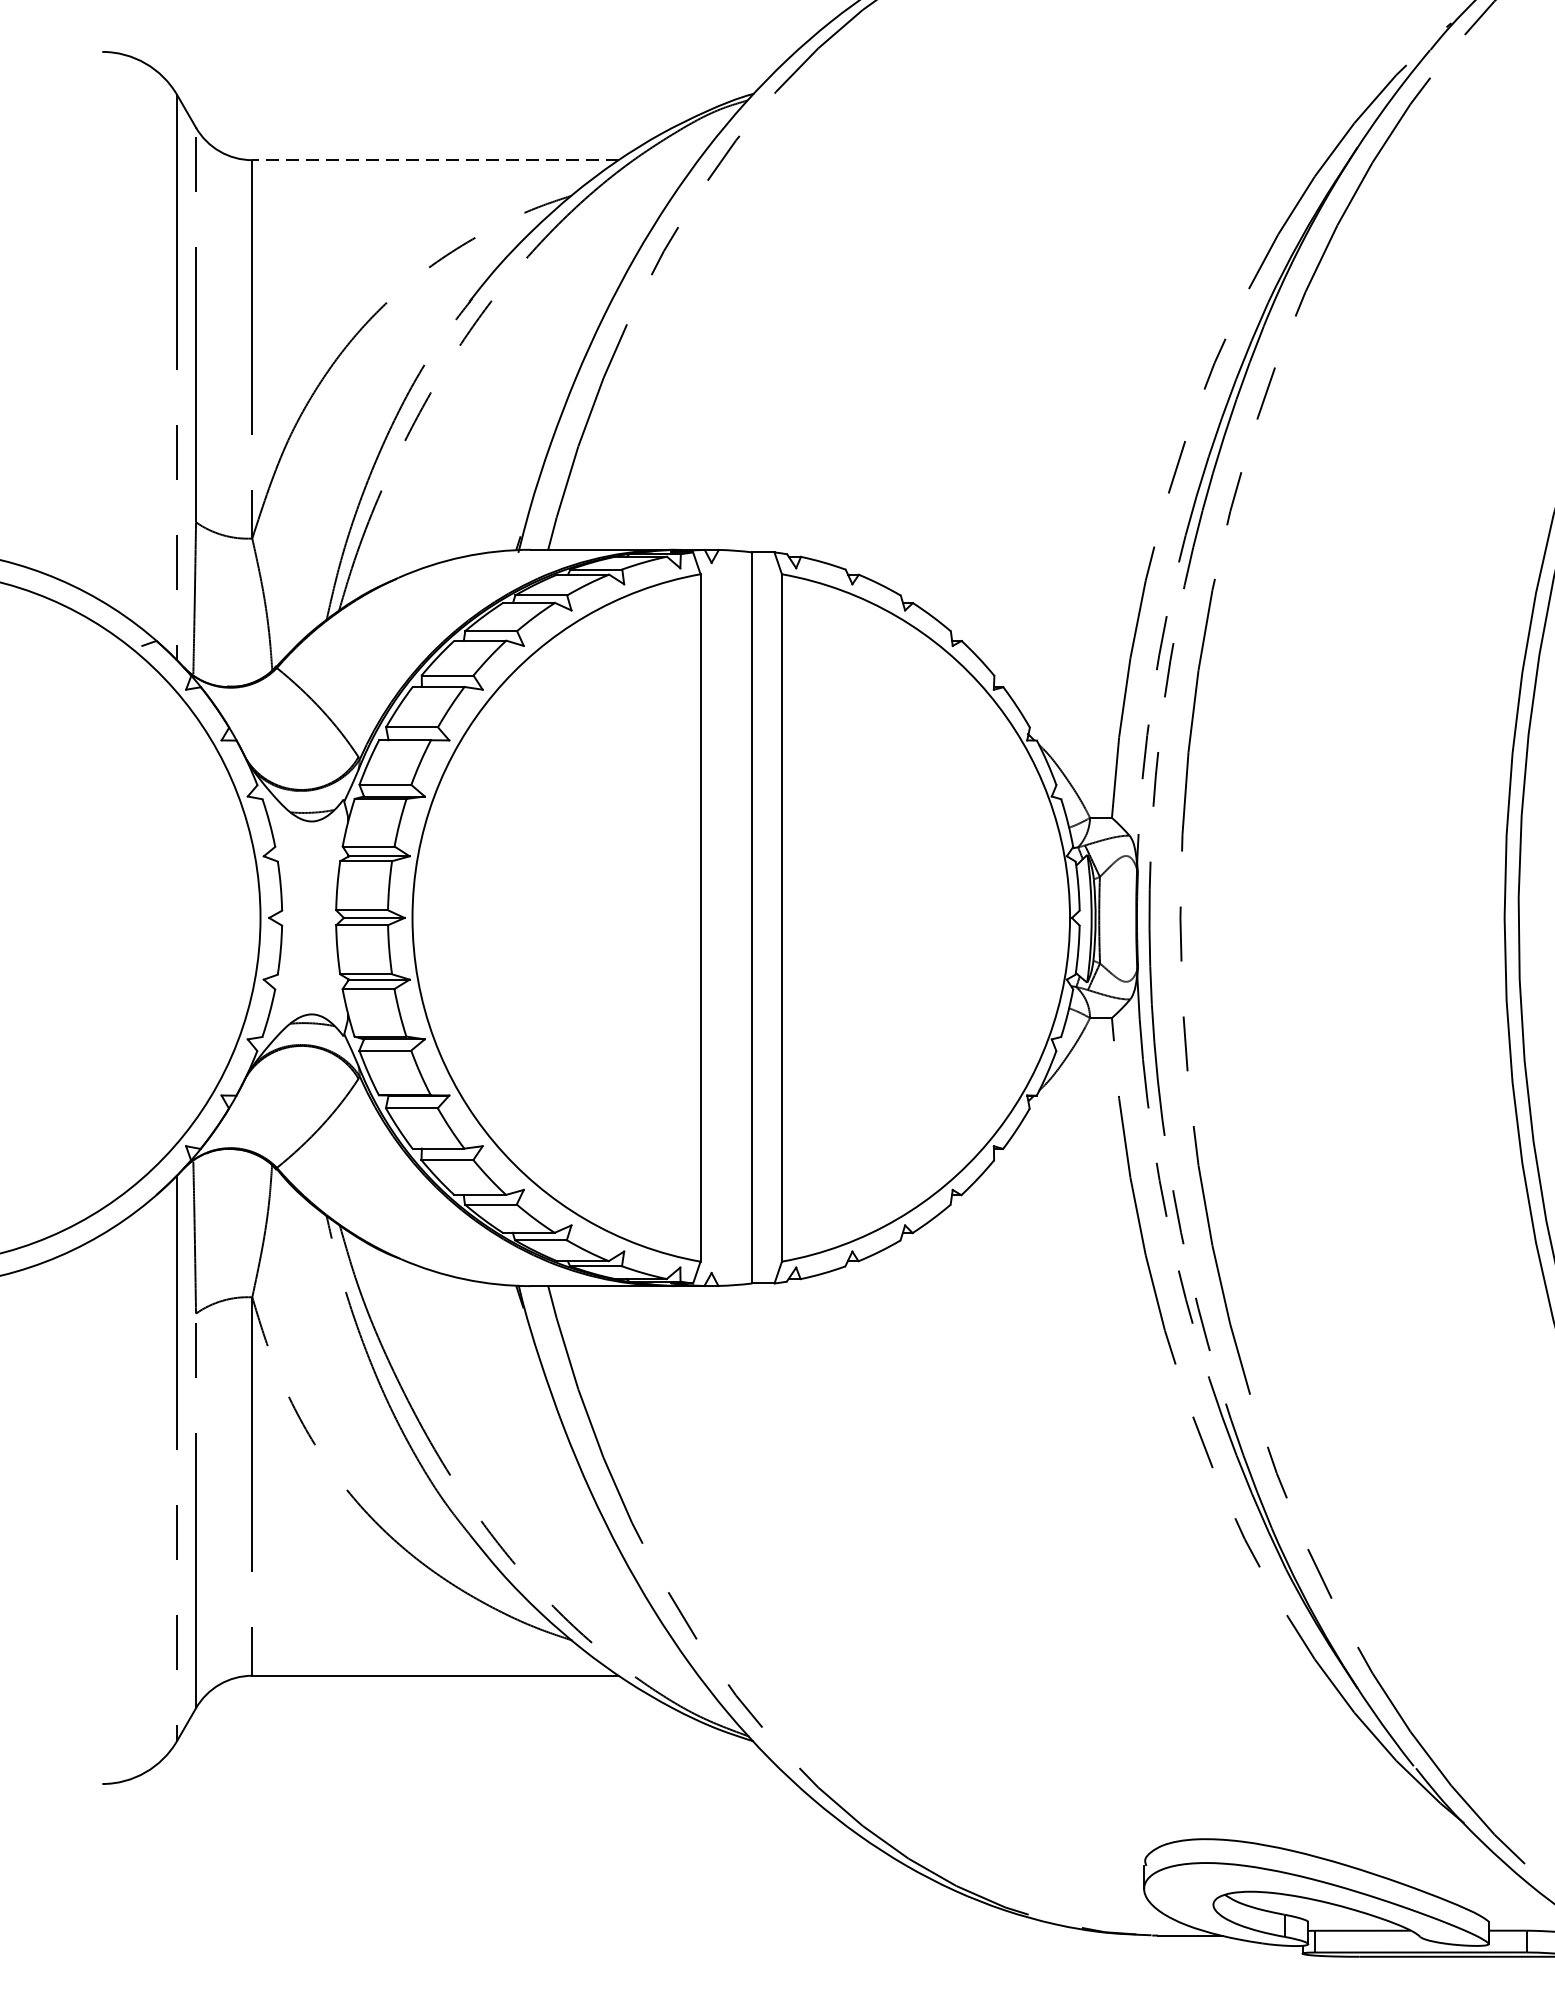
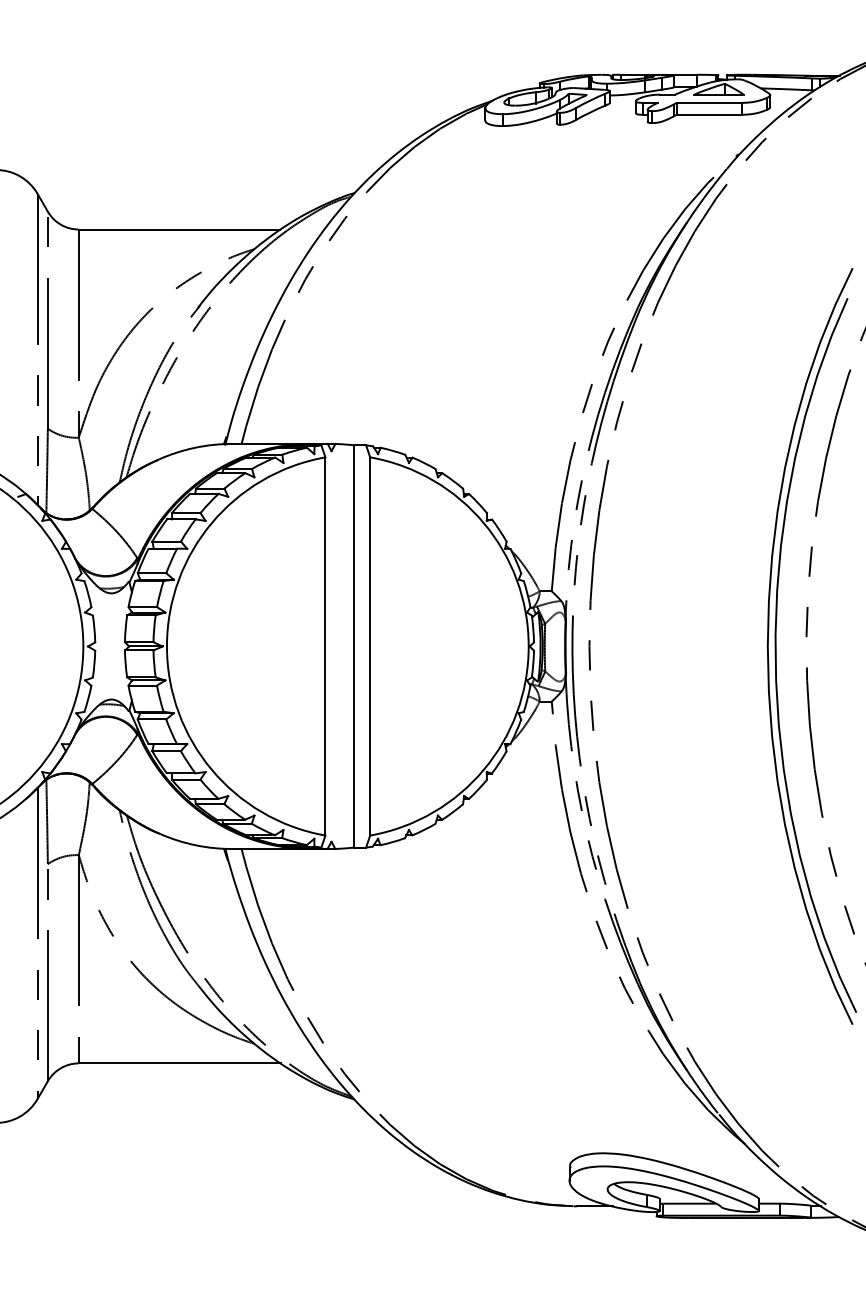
line: (435, 160) -> (179, 229), dashed -> solid

